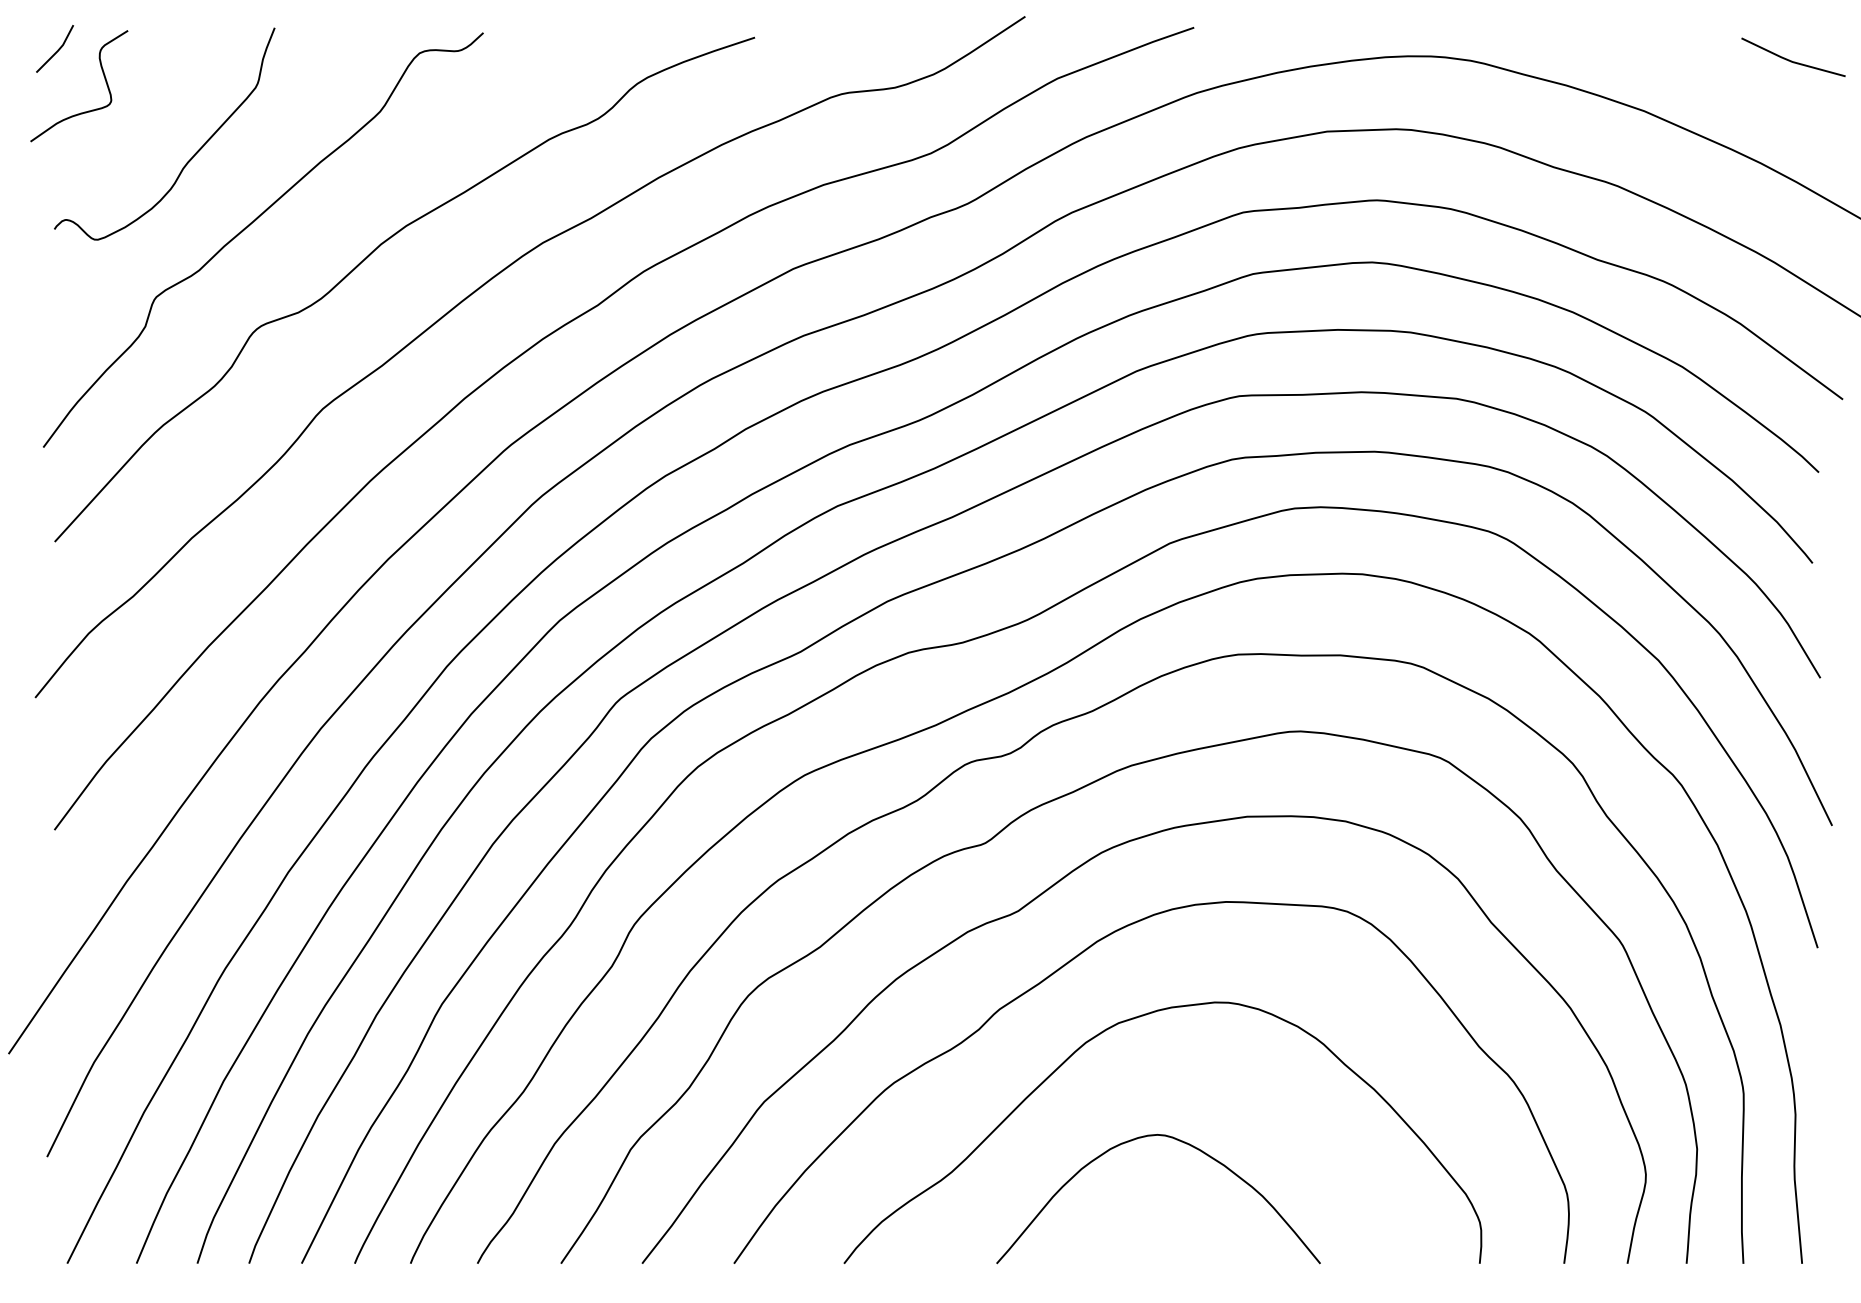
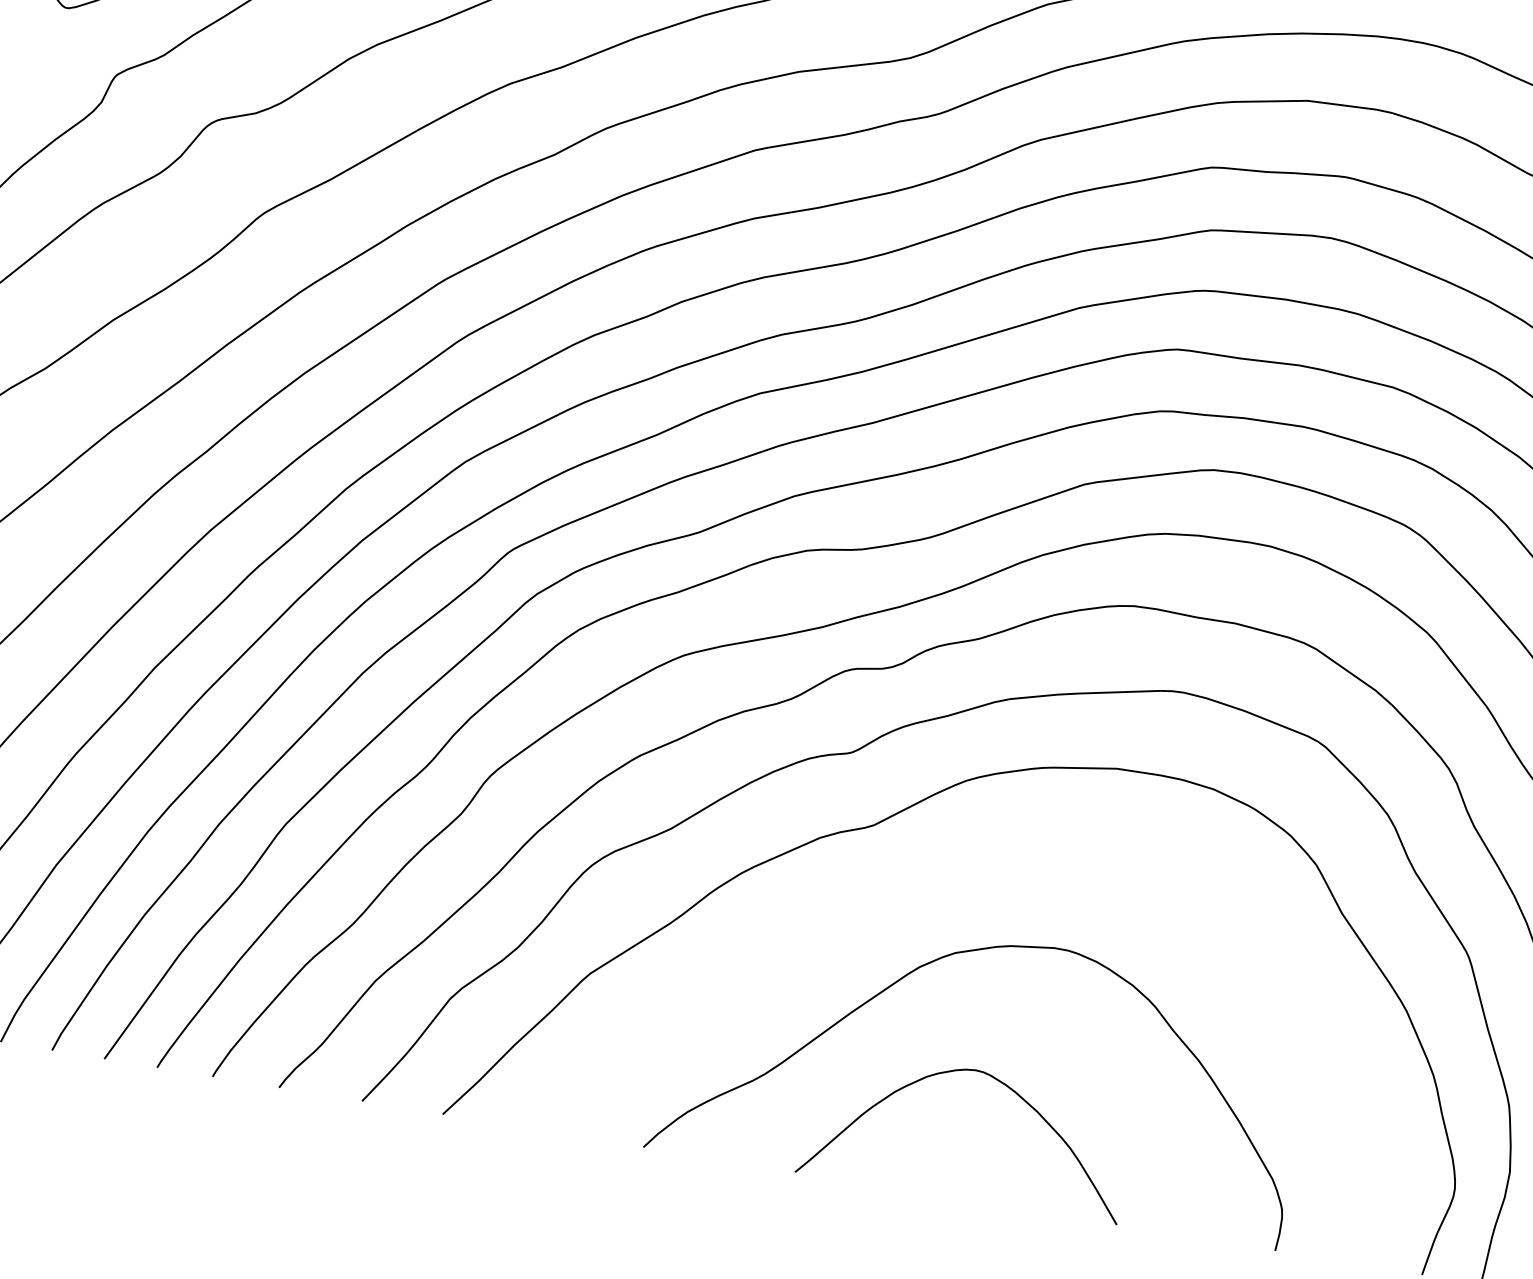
curve: (1070, 962) -> (917, 884), removed

